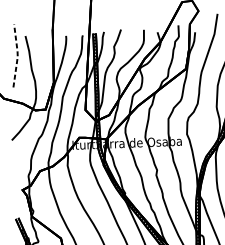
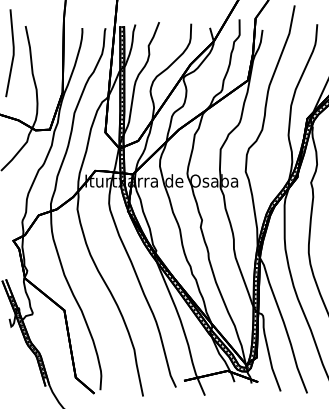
line: (17, 56) -> (13, 53), dashed -> solid

